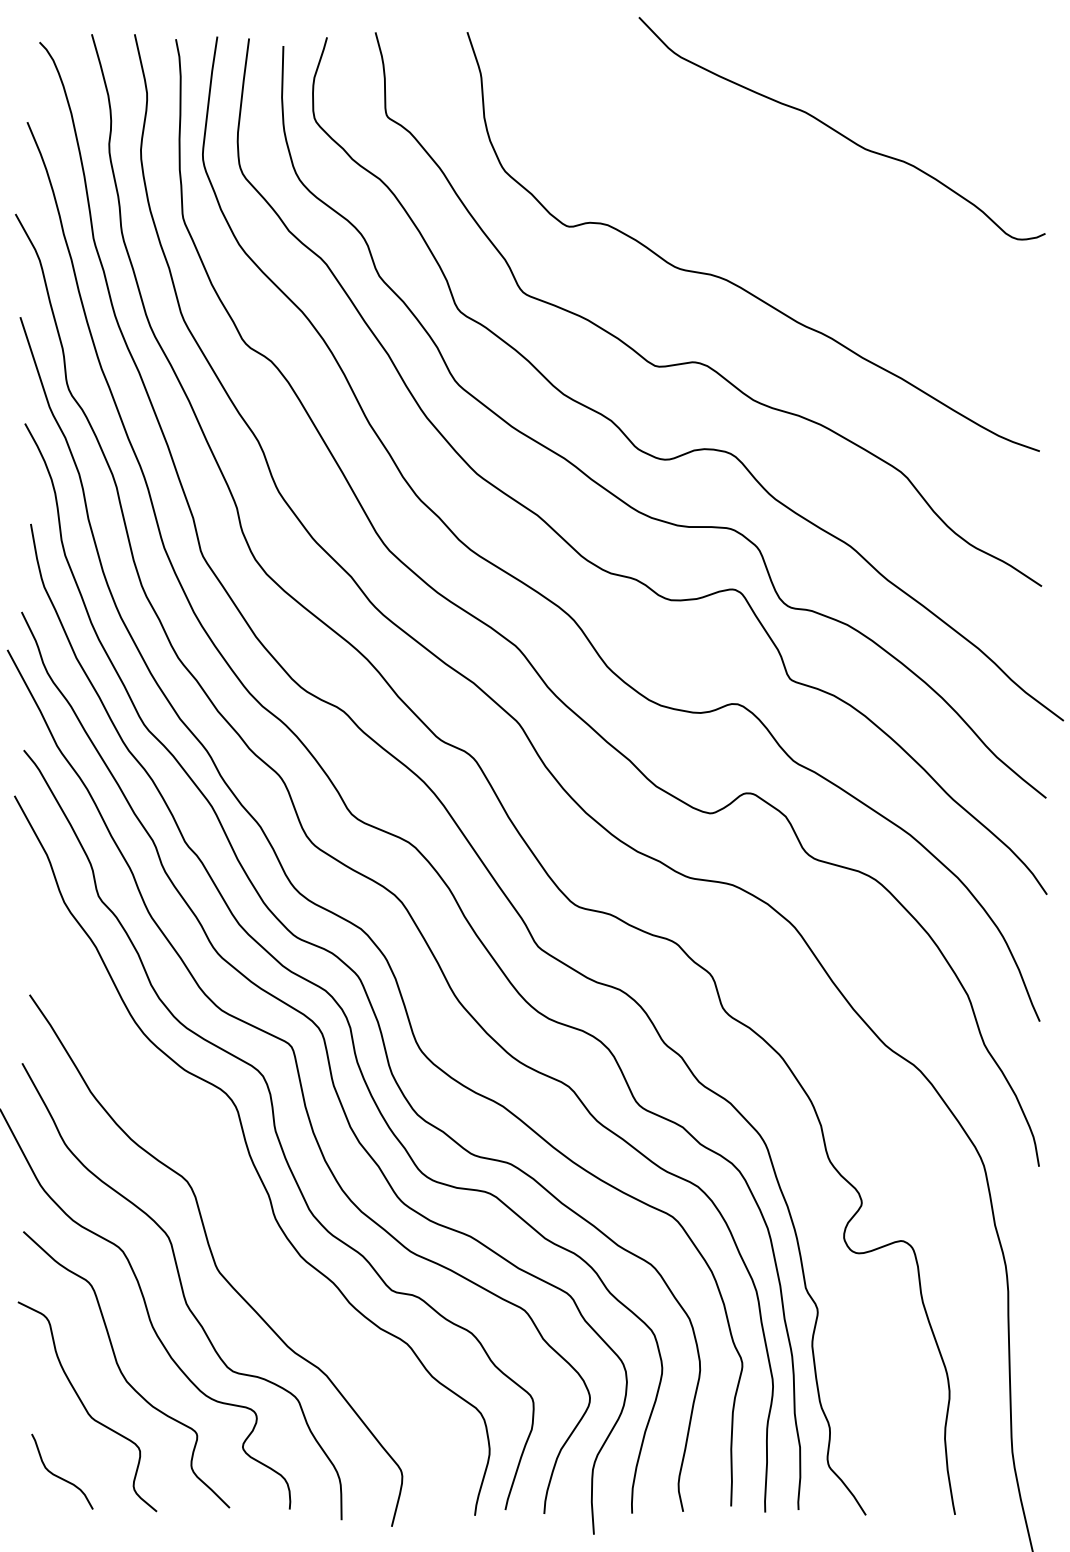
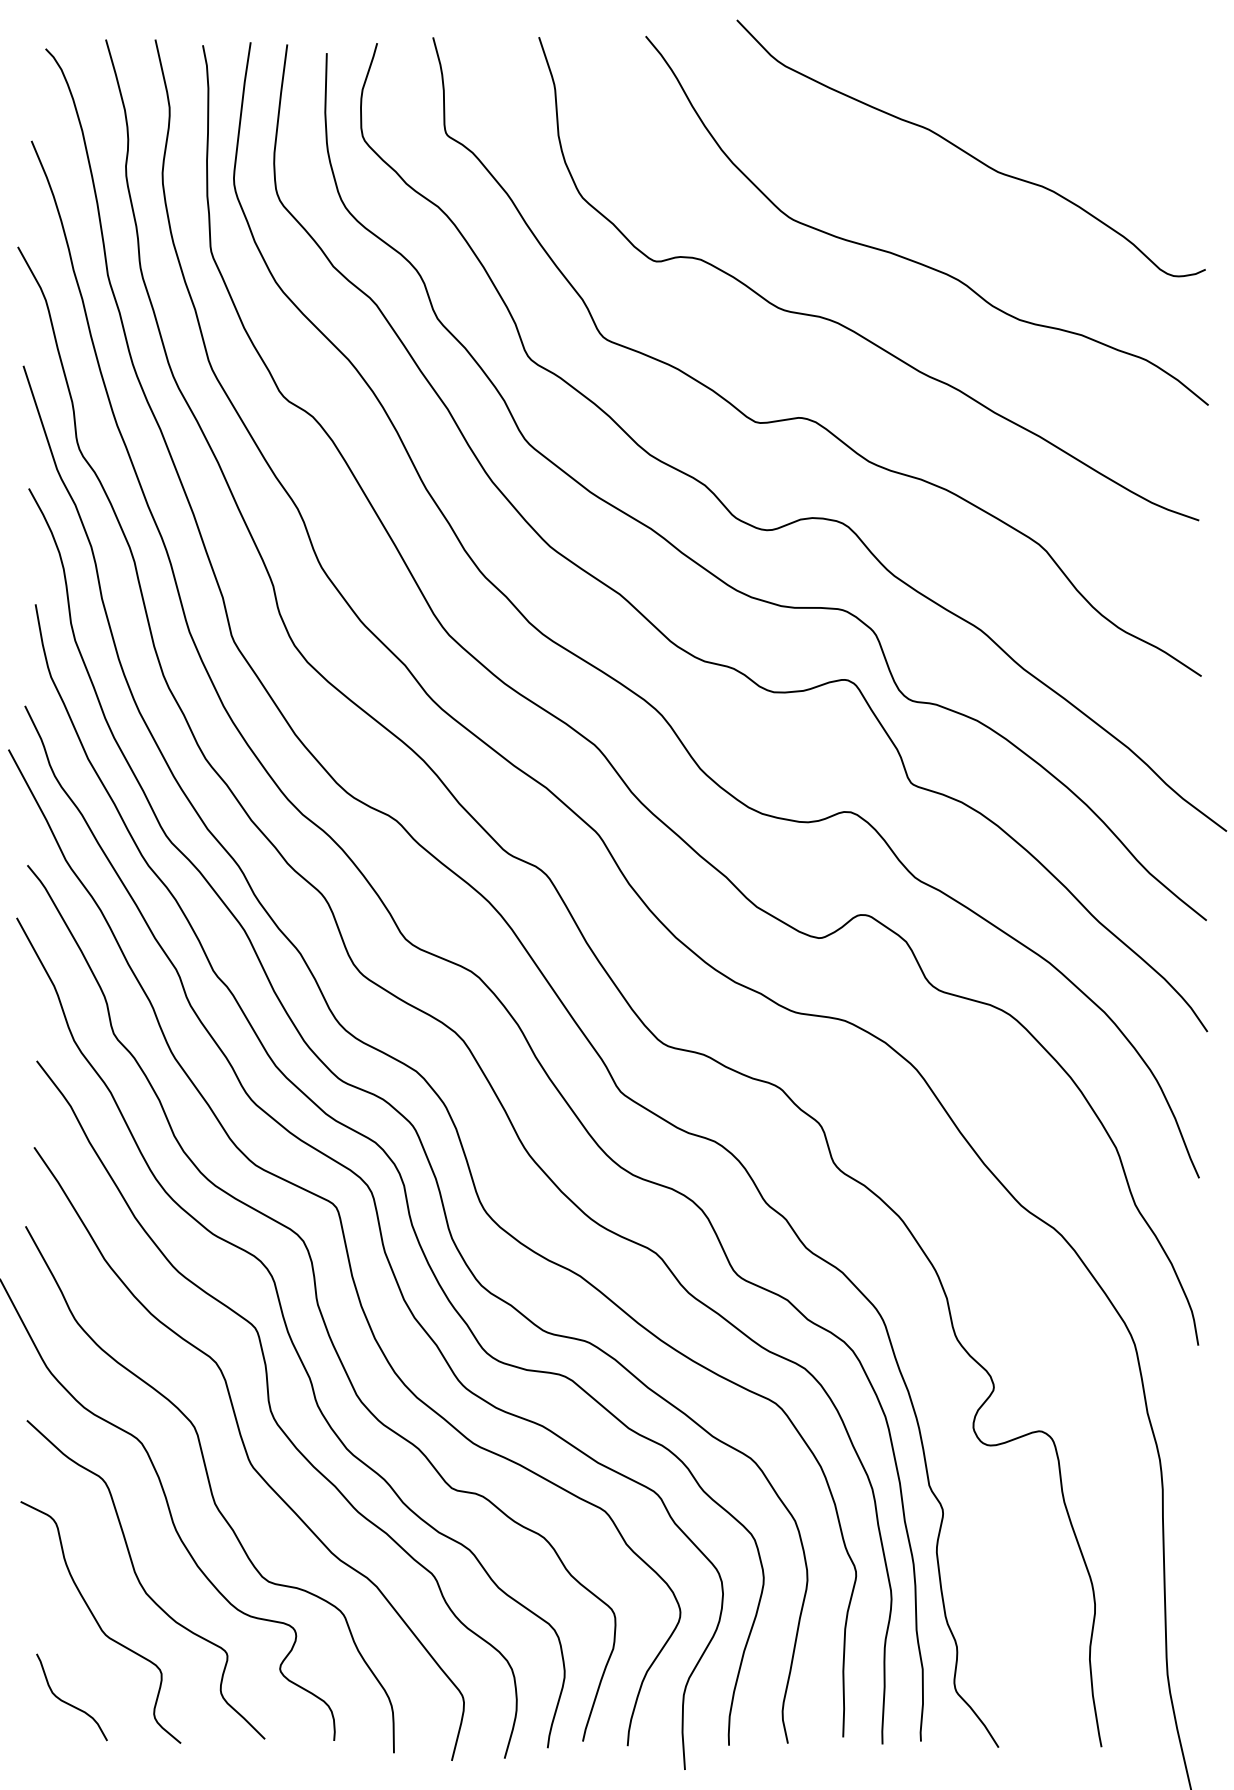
curve: (788, 224) -> (909, 258), added
curve: (236, 1223) -> (272, 1411), added

